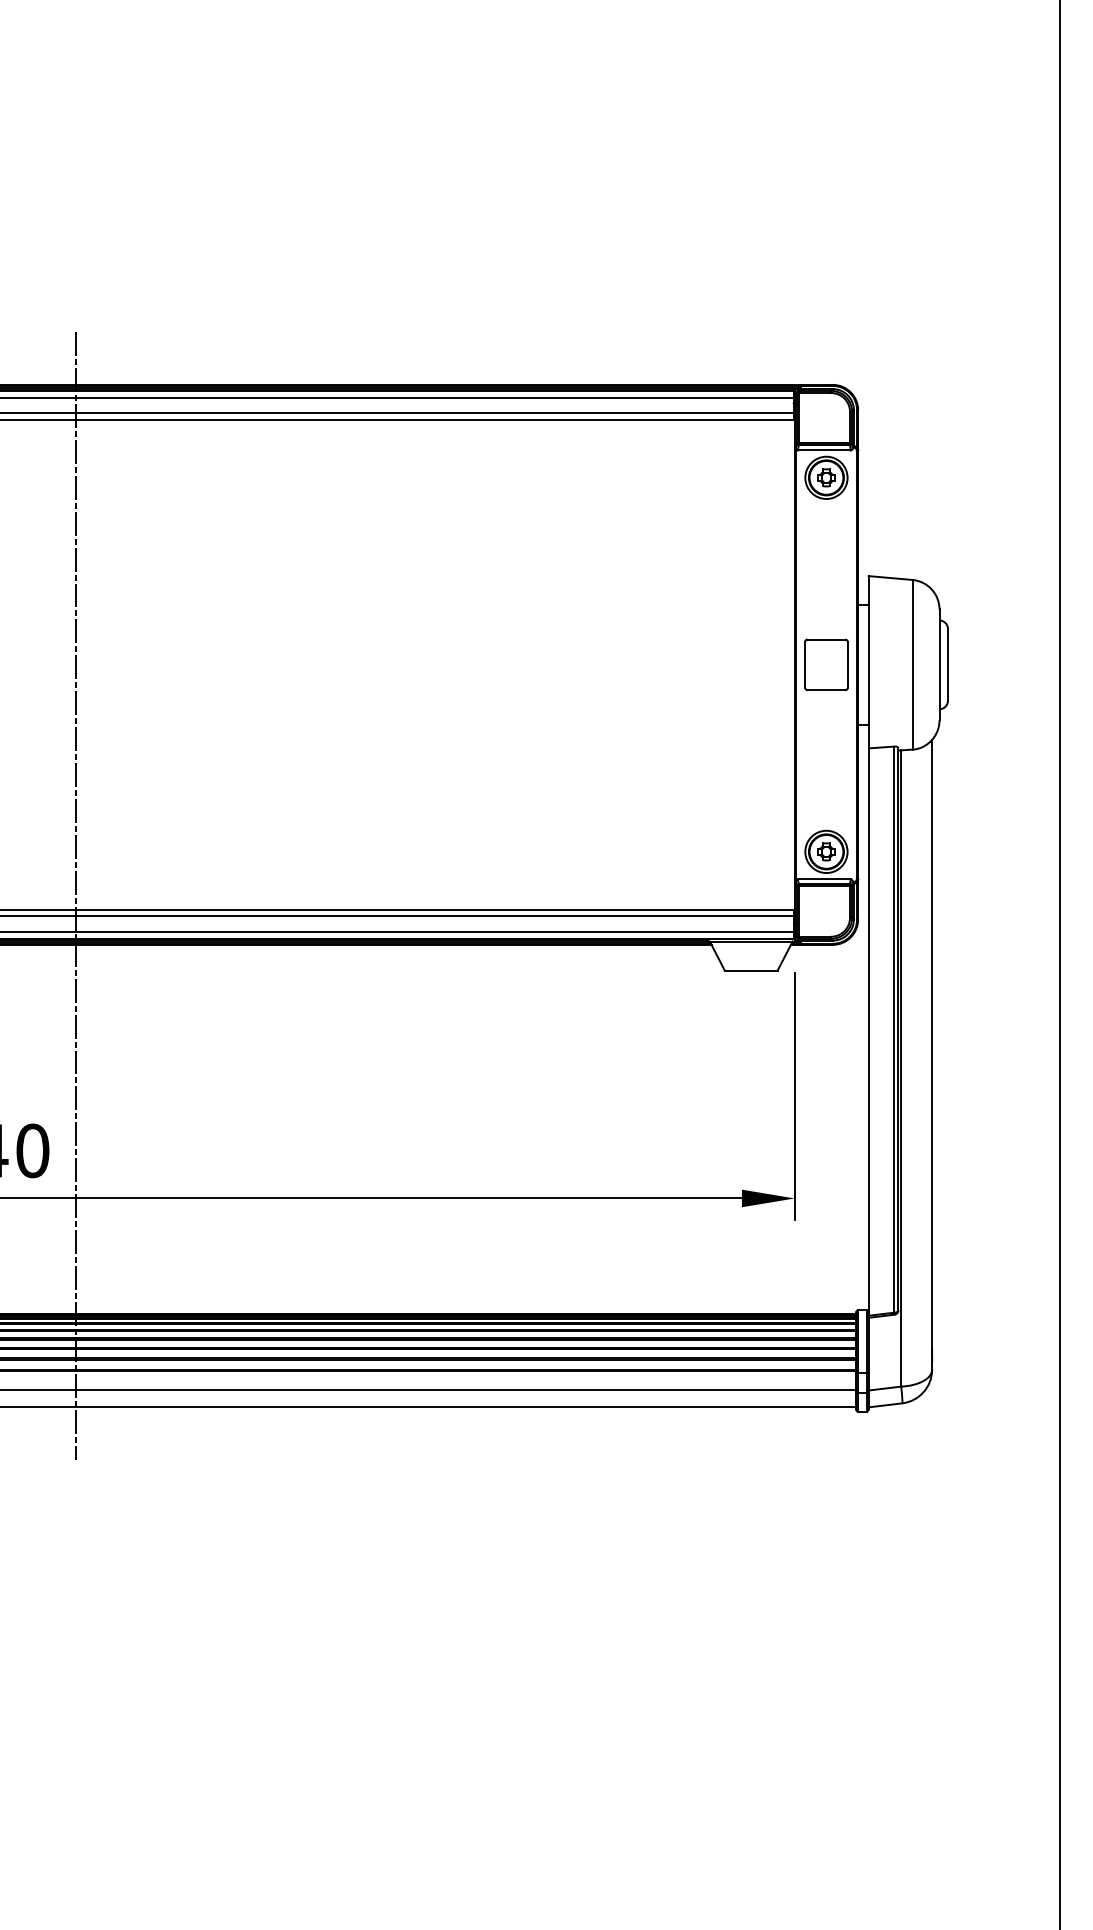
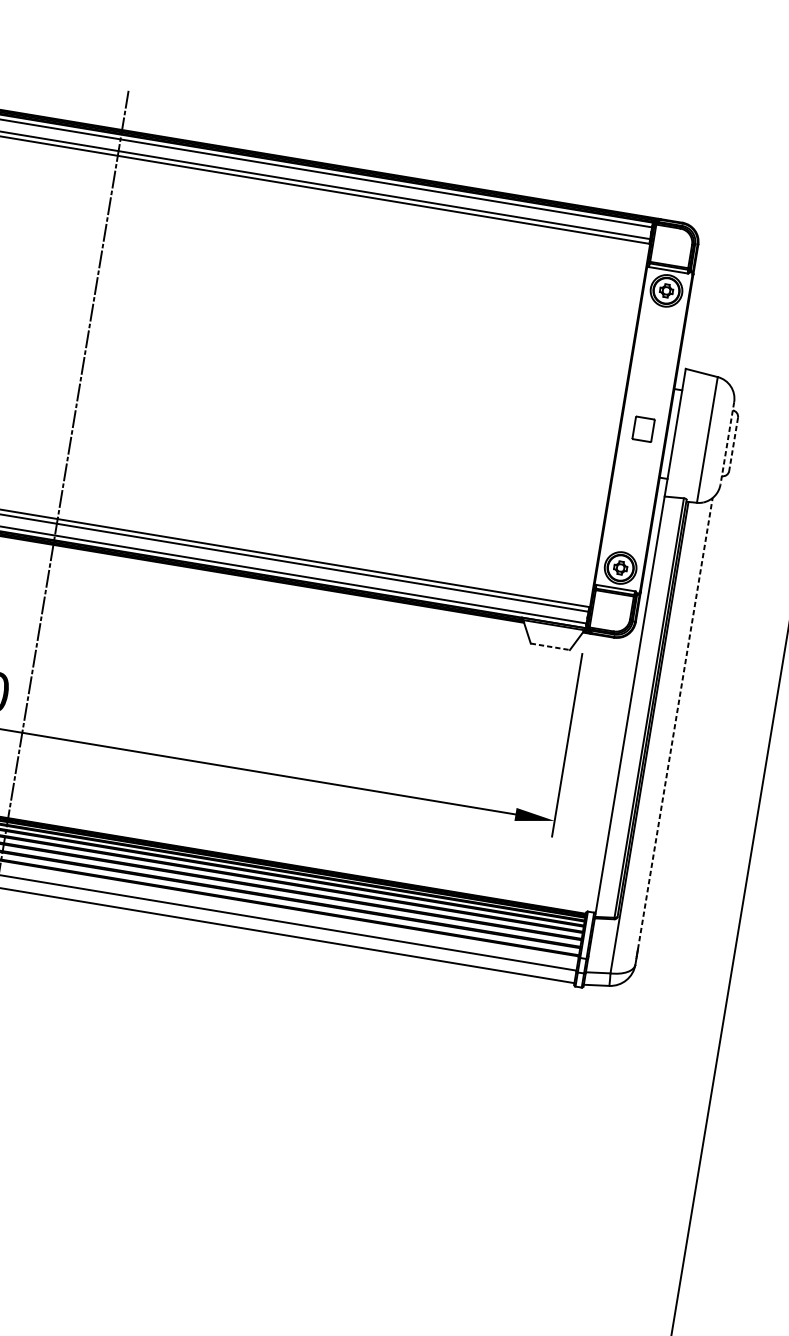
part: (826, 664) -> (643, 429), size x0.6
line: (947, 664) -> (733, 444), solid -> dashed
line: (939, 665) -> (727, 443), solid -> dashed
line: (751, 970) -> (550, 646), solid -> dashed
line: (932, 1044) -> (675, 723), solid -> dashed

